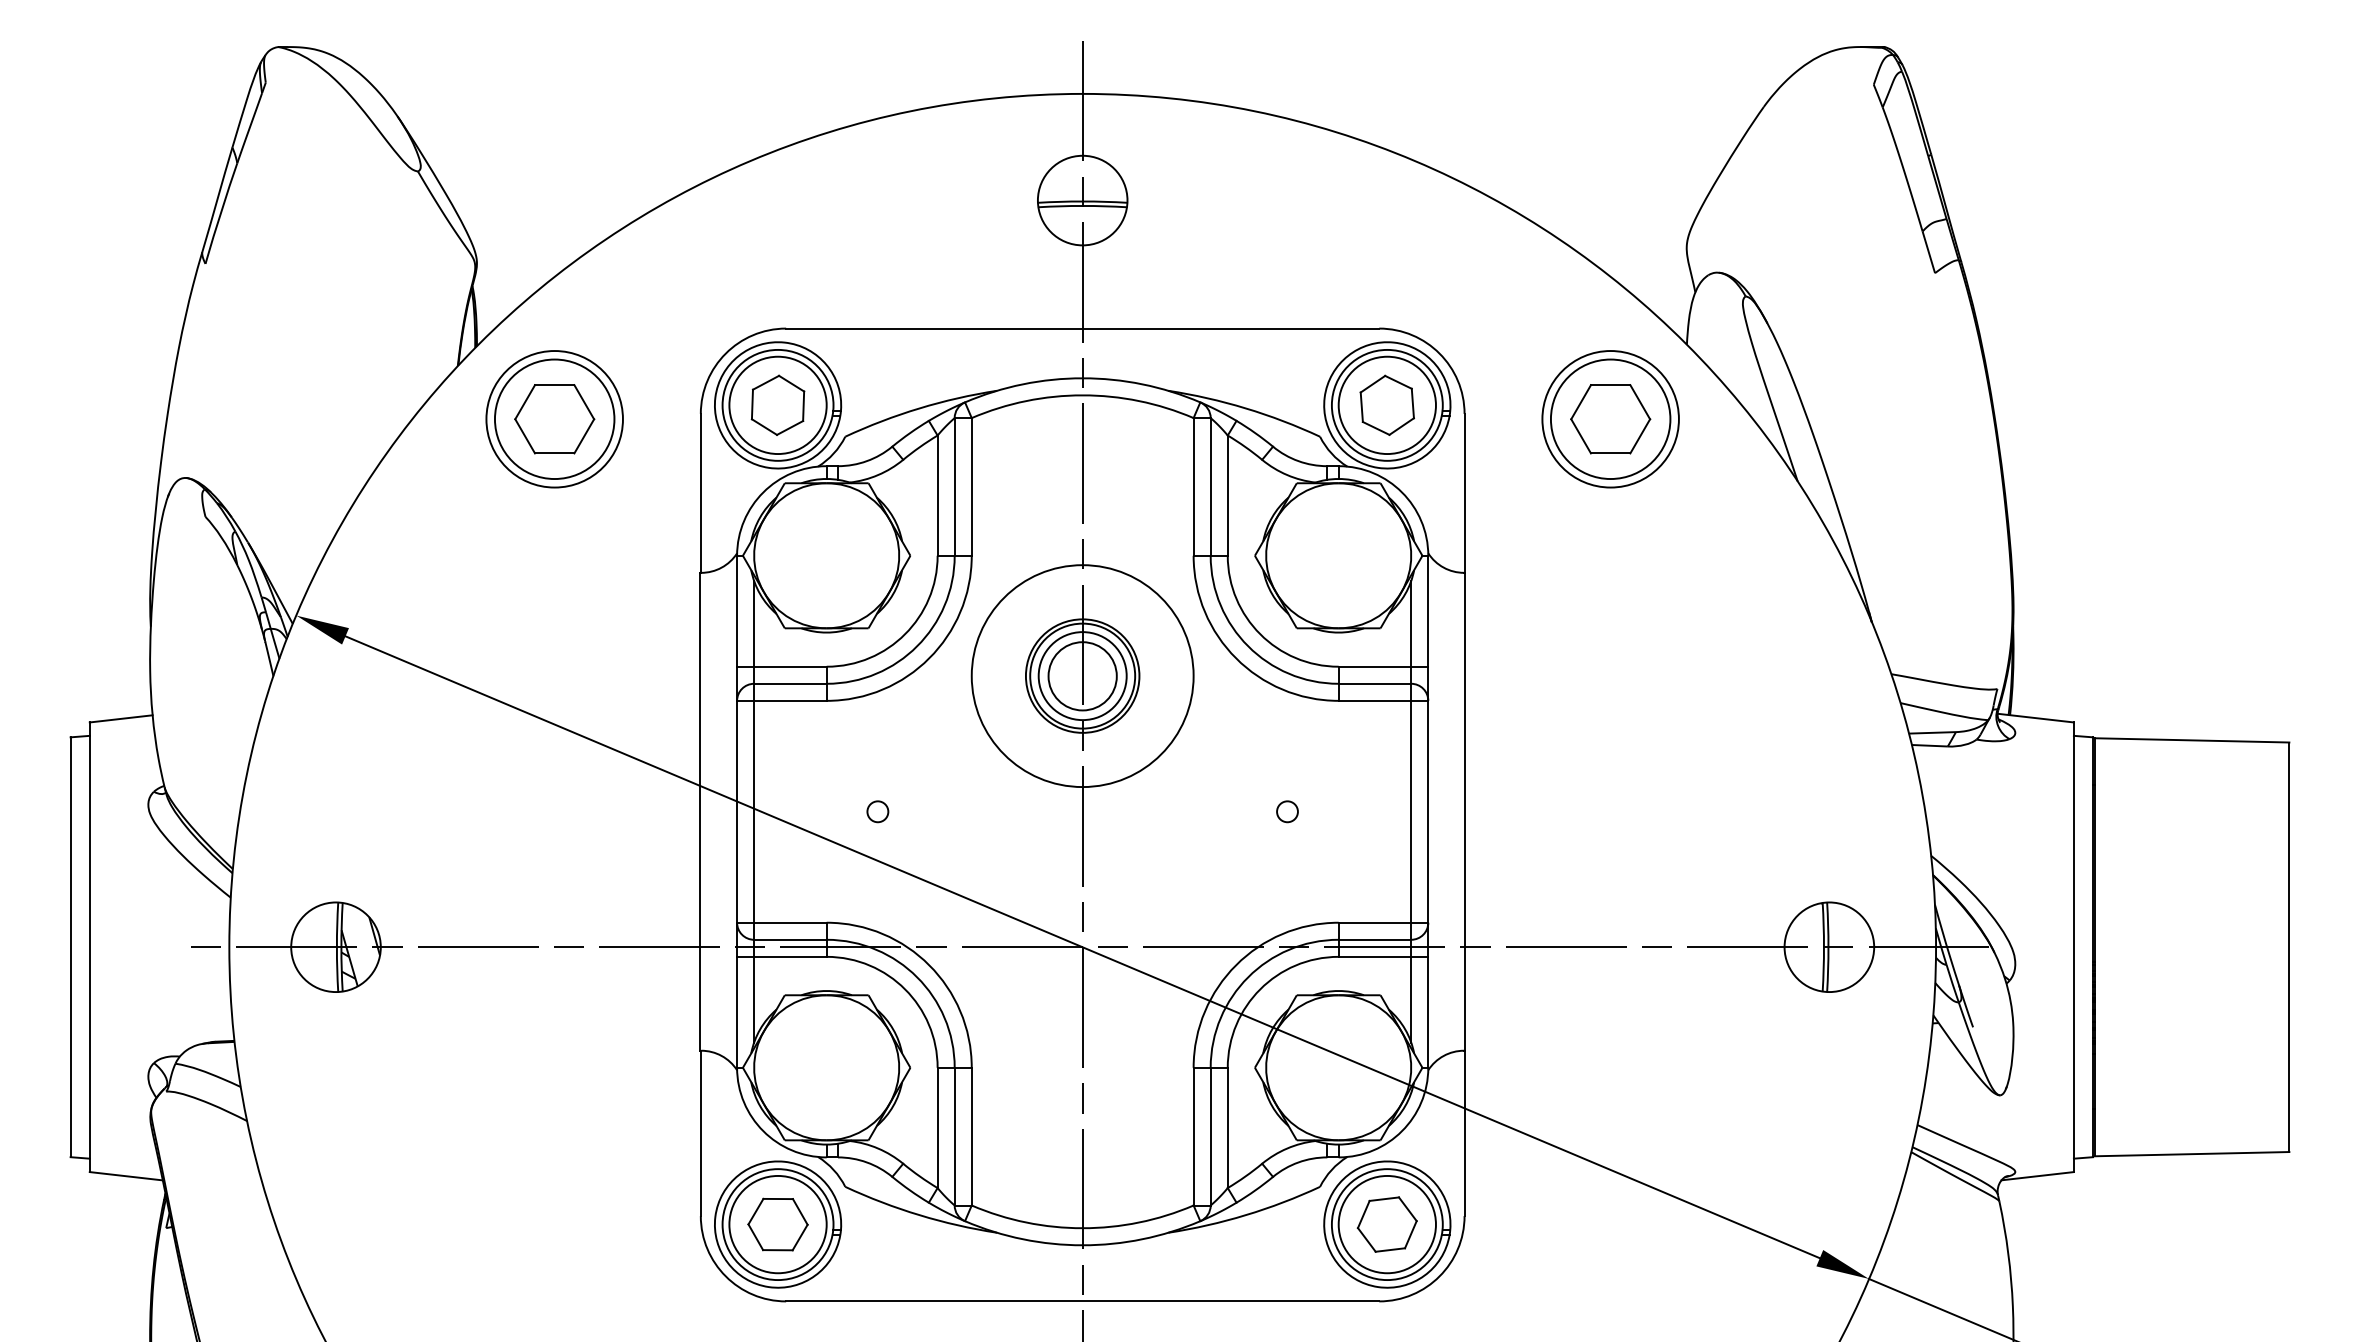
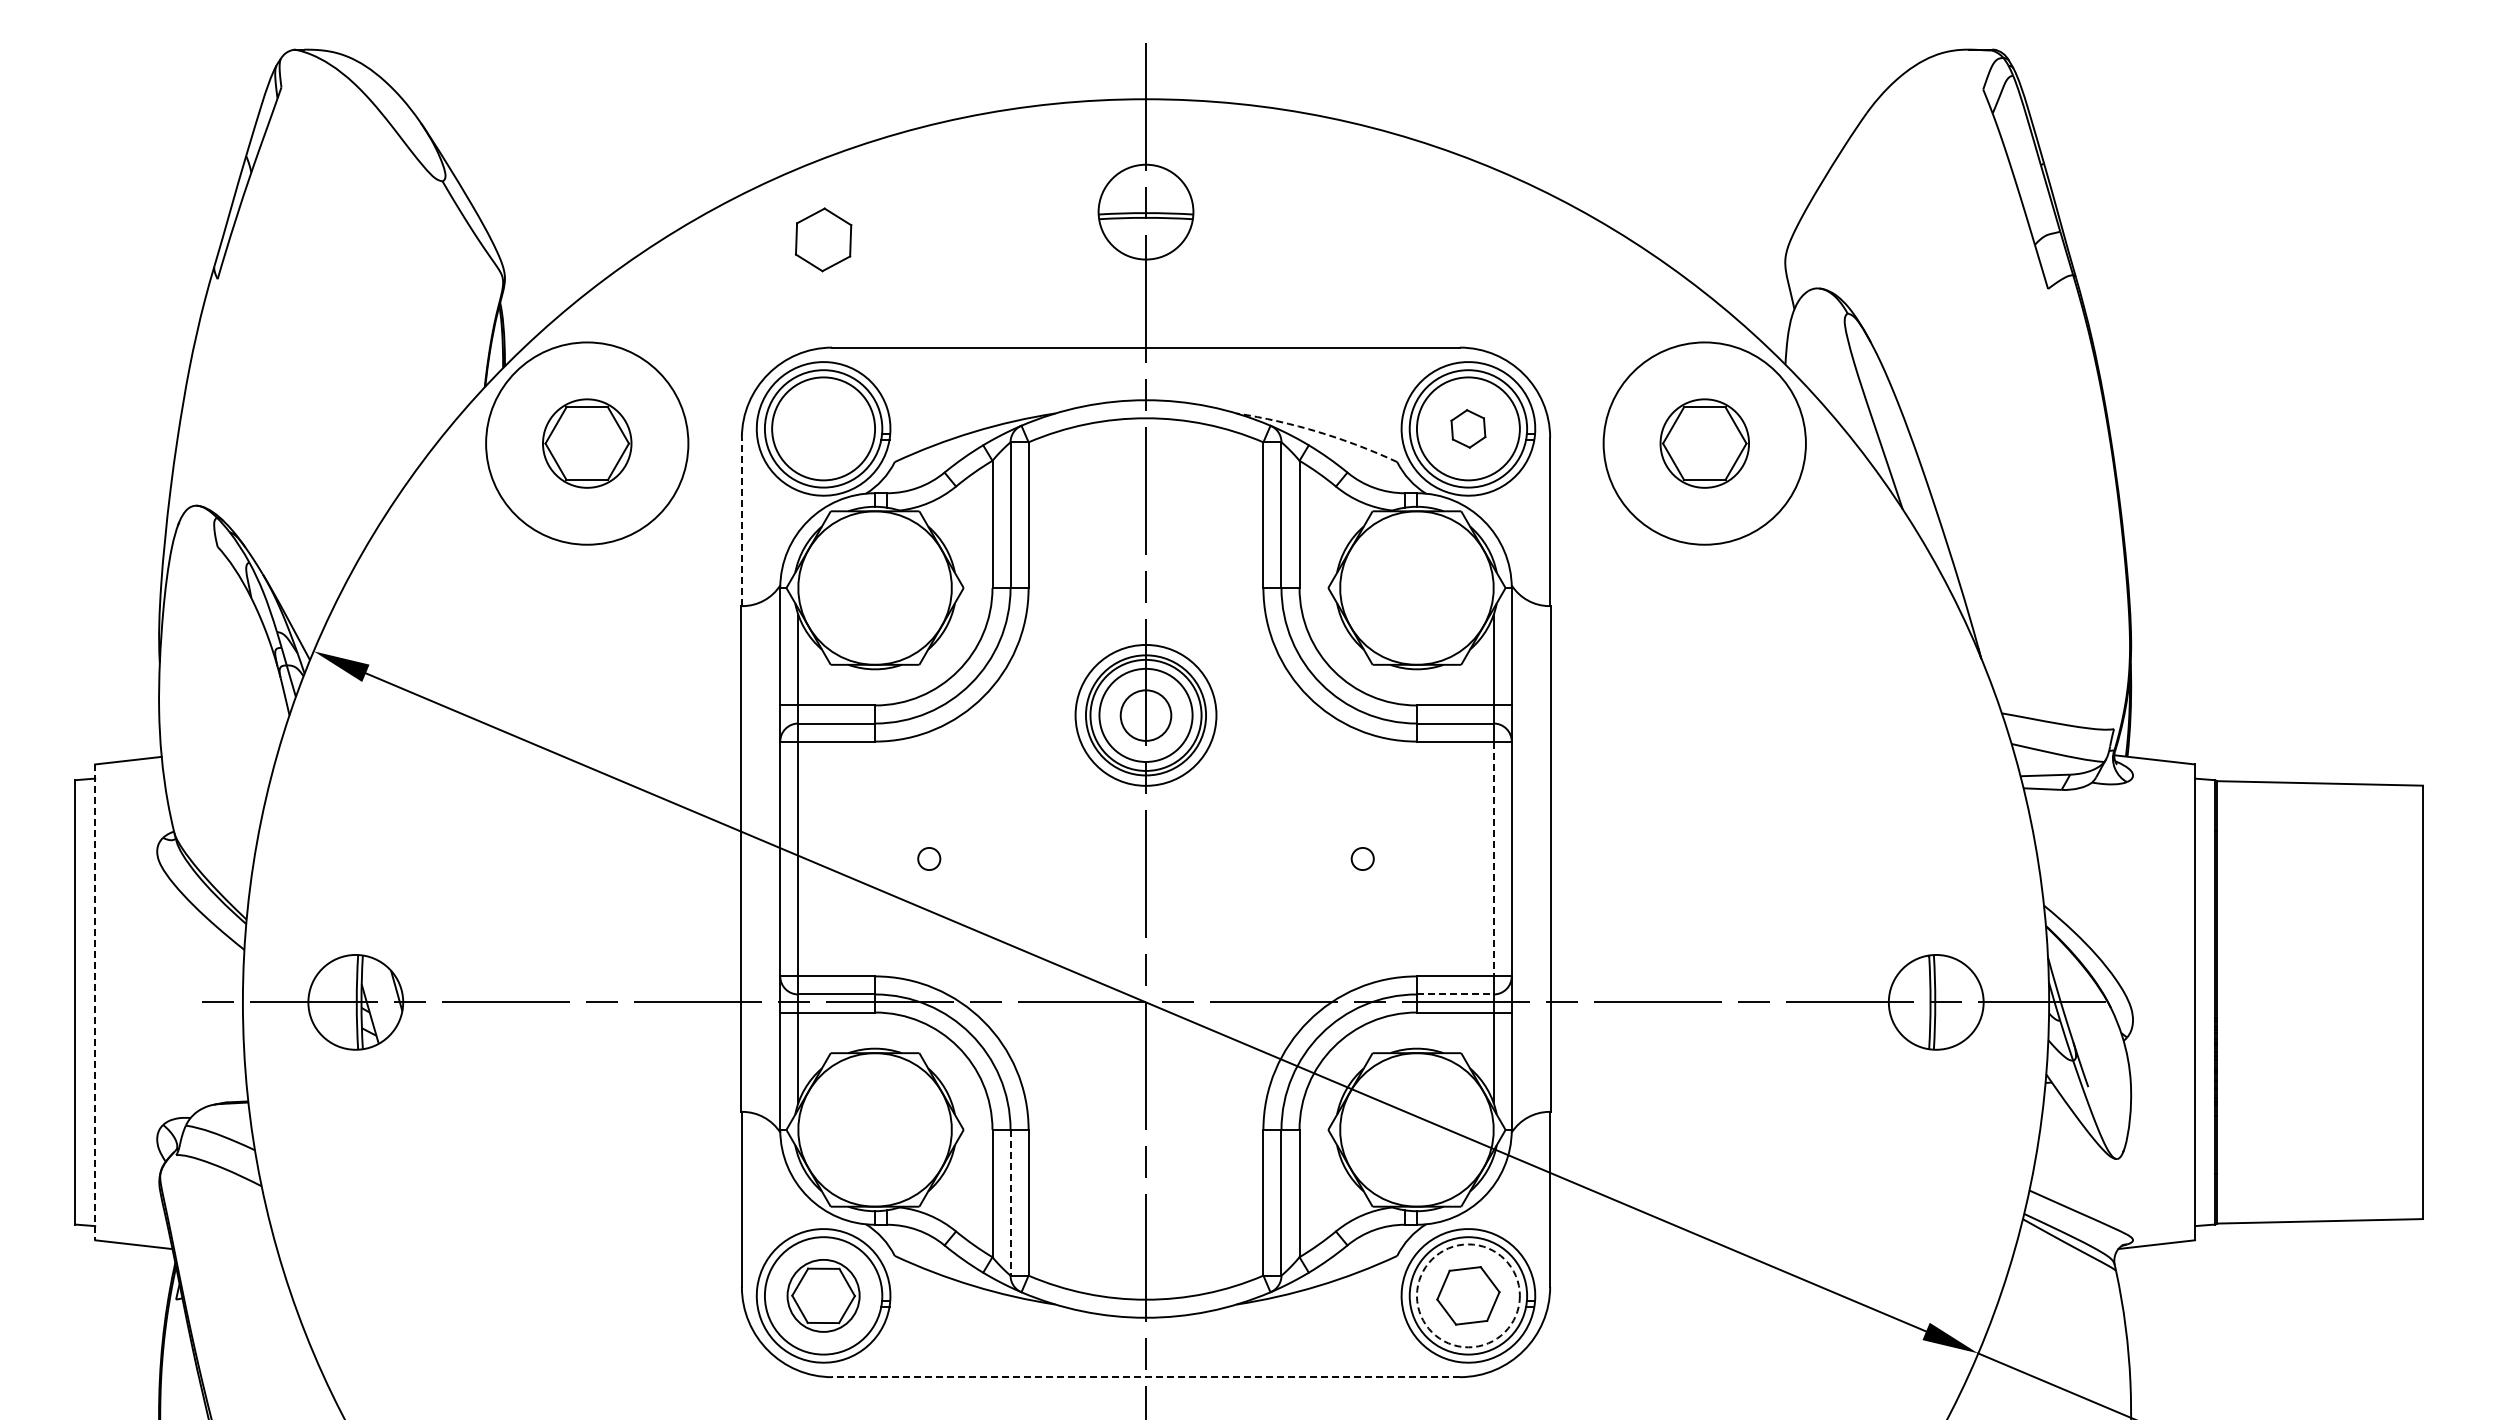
part: (777, 405) -> (823, 239), moved
part: (1387, 405) -> (1468, 428), size x0.6
arc: (1245, 408) -> (1318, 432), solid -> dashed
circle: (554, 419) -> (587, 443), size x0.7
circle: (554, 419) -> (587, 443), size x1.4
circle: (1610, 419) -> (1704, 443), size x0.7
circle: (1610, 419) -> (1704, 443), size x1.4
line: (700, 492) -> (741, 521), solid -> dashed
circle: (1082, 676) -> (1145, 715), size x0.6
circle: (1082, 676) -> (1145, 715), size x0.7
line: (1411, 812) -> (1493, 859), solid -> dashed
line: (1375, 939) -> (1455, 994), solid -> dashed
line: (90, 947) -> (95, 1002), solid -> dashed
line: (954, 1136) -> (1010, 1202), solid -> dashed
circle: (777, 1224) -> (823, 1295), size x0.7
circle: (1386, 1224) -> (1467, 1295), solid -> dashed
line: (1083, 1301) -> (1146, 1377), solid -> dashed

